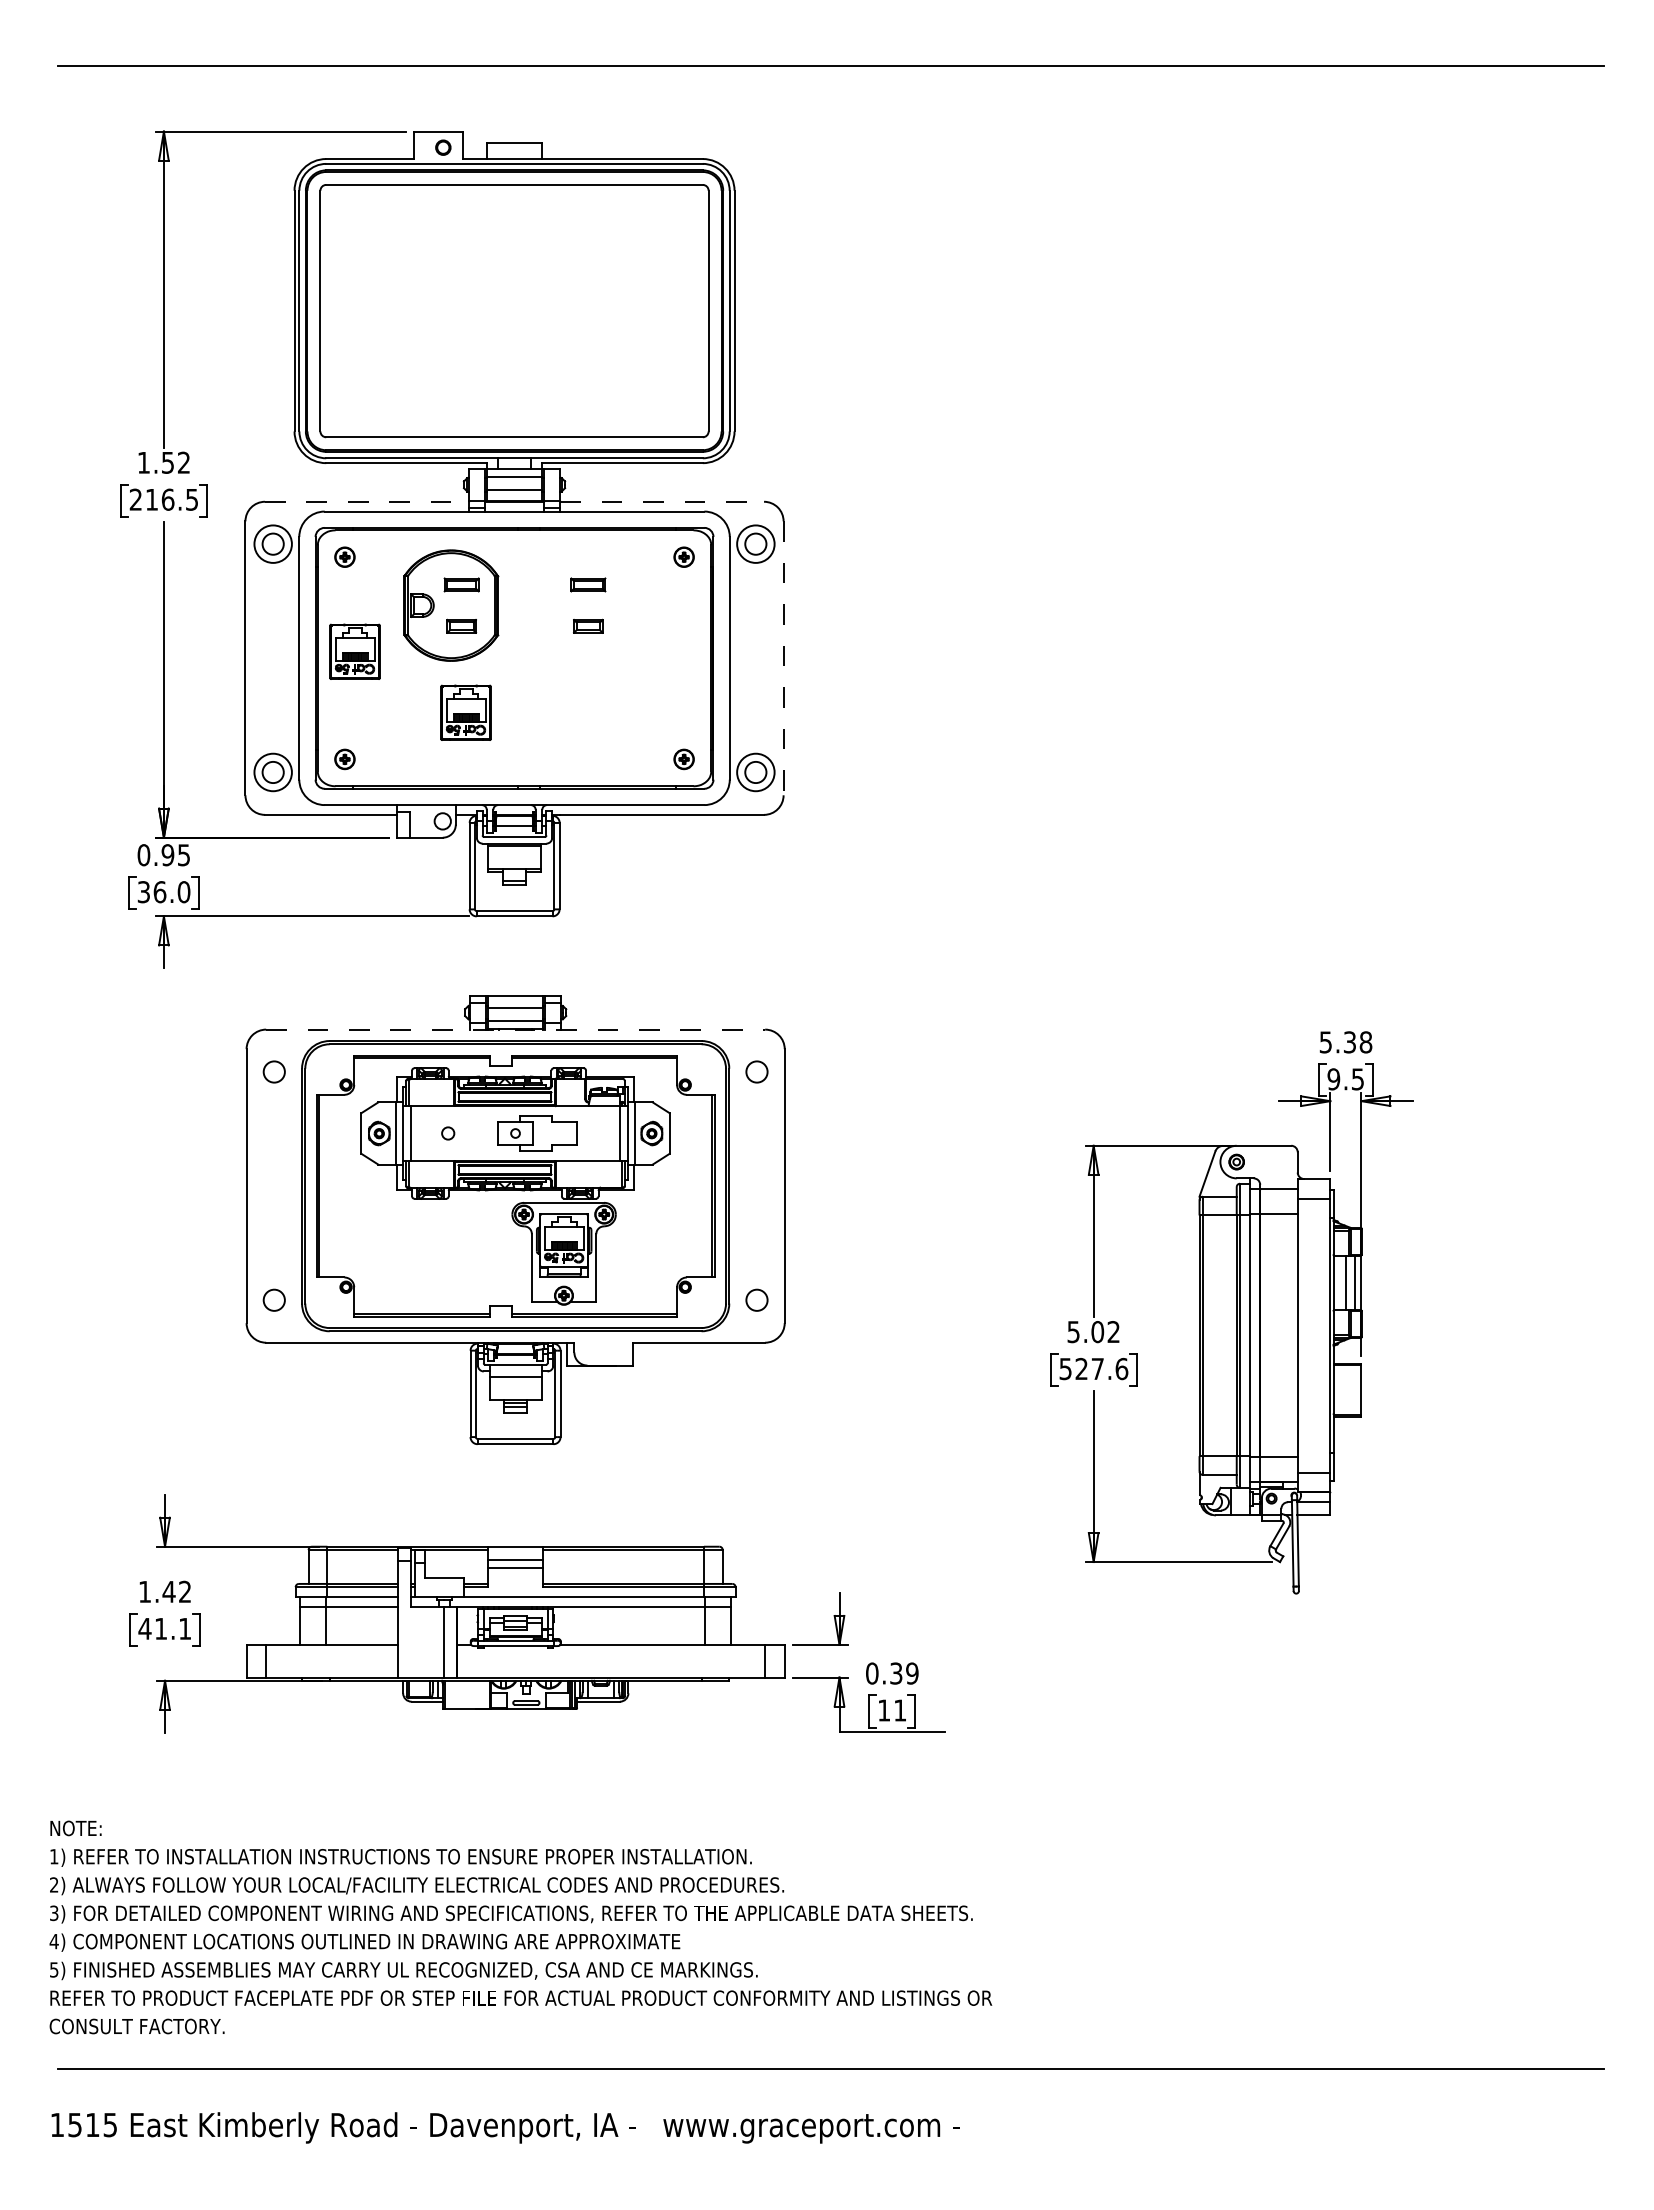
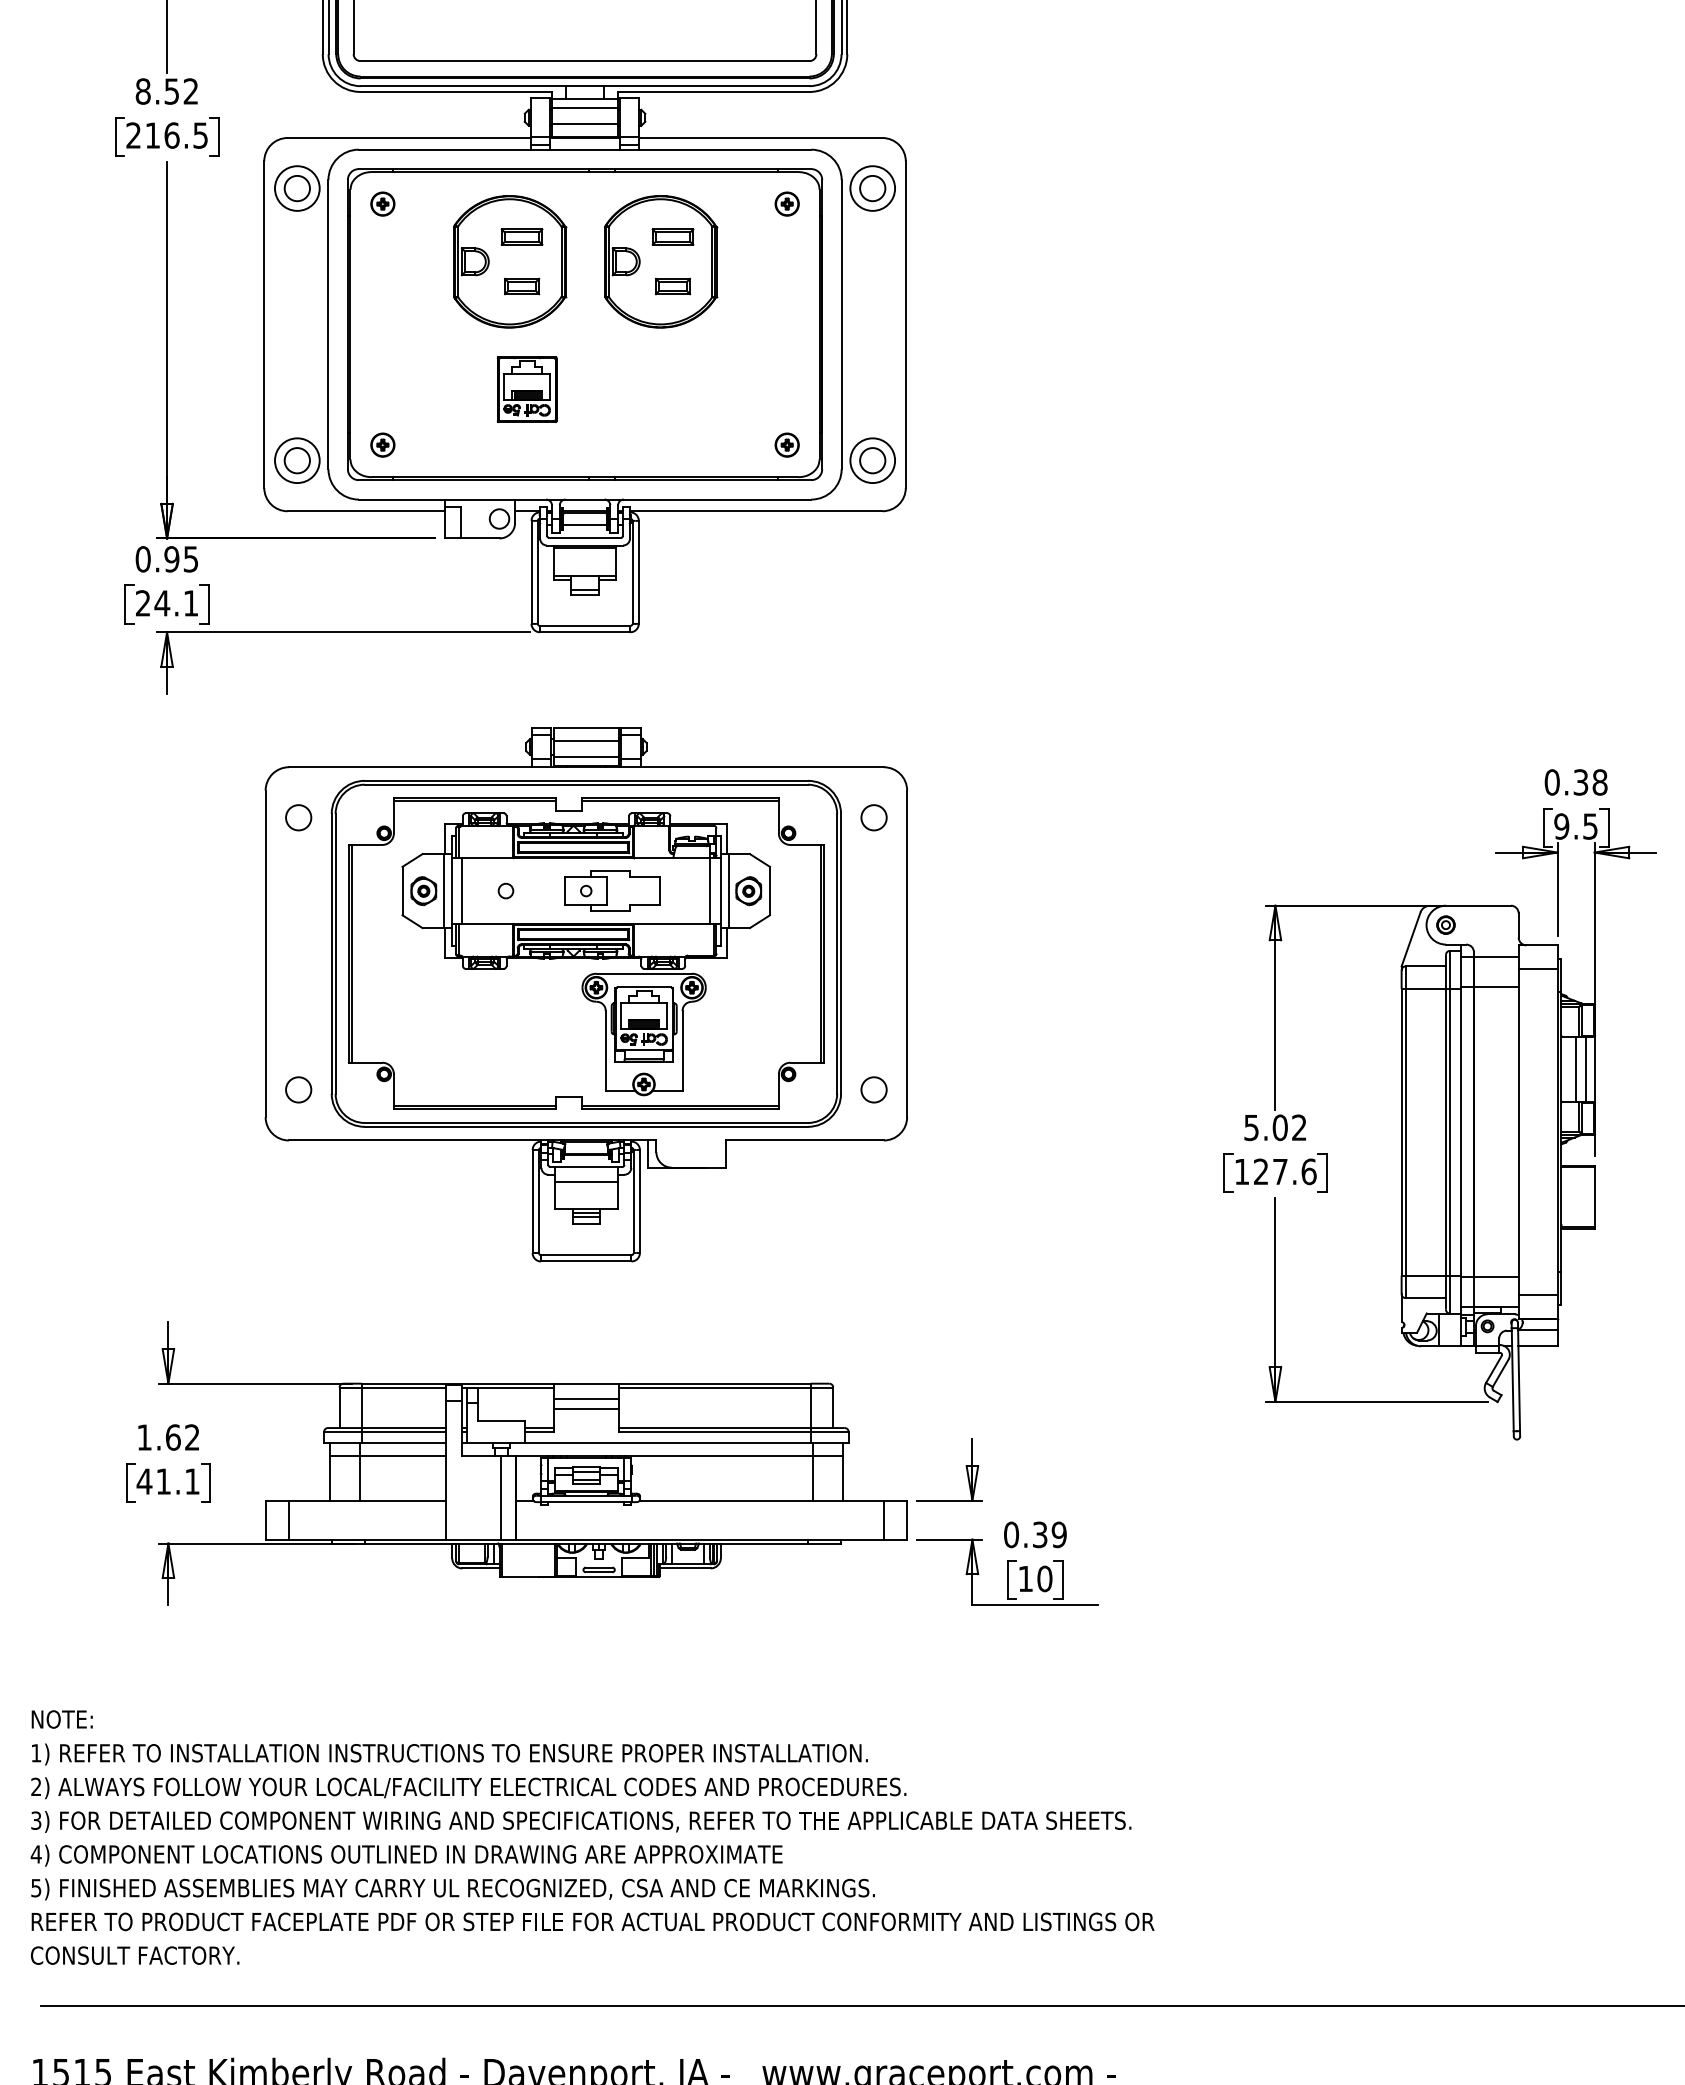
text: (143, 462) -> (142, 91), 1.52 -> 8.52
line: (366, 501) -> (408, 137), dashed -> solid
line: (662, 501) -> (761, 137), dashed -> solid
part: (578, 605) -> (661, 261), added
part: (354, 651) -> (394, 316), removed
line: (783, 658) -> (905, 324), dashed -> solid
text: (163, 892) -> (166, 603), 36.0 -> 24.1
line: (516, 1029) -> (587, 767), dashed -> solid
text: (1325, 1042) -> (1551, 782), 5.38 -> 0.38
text: (1065, 1369) -> (1241, 1172), 527.6 -> 127.6
text: (168, 1591) -> (172, 1437), 1.42 -> 1.62
text: (900, 1710) -> (1045, 1578), 11 -> 10

